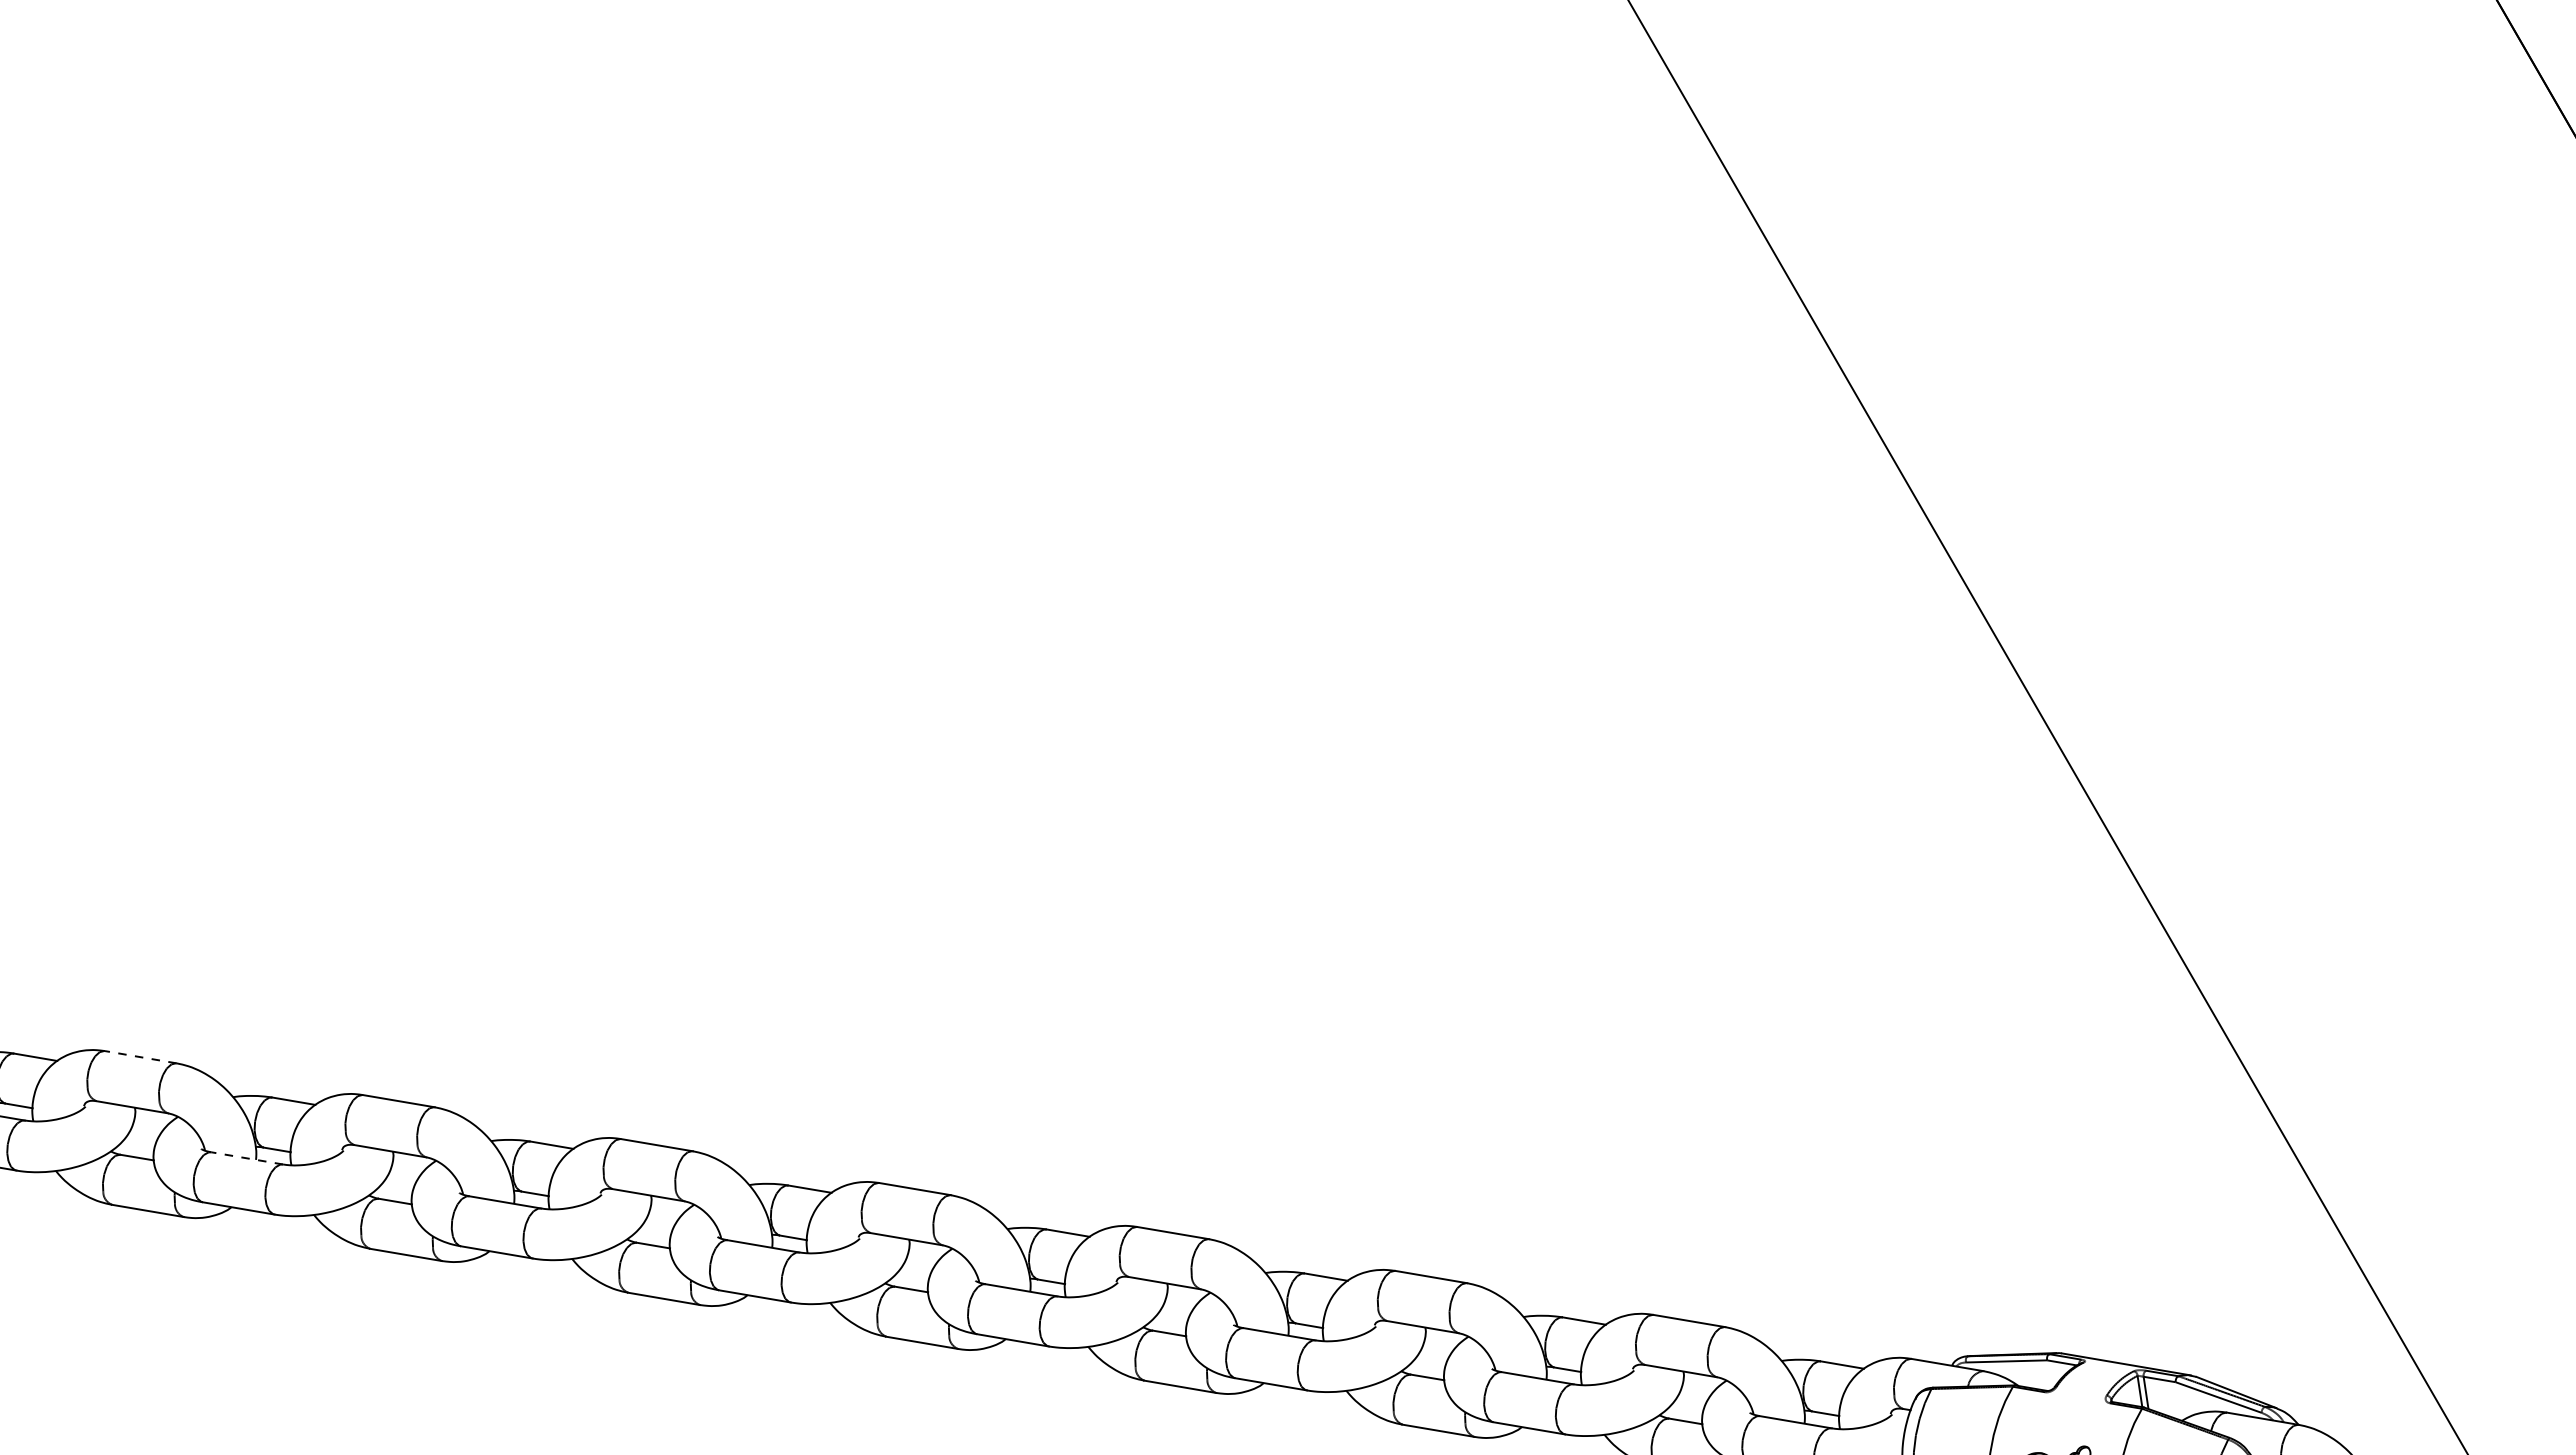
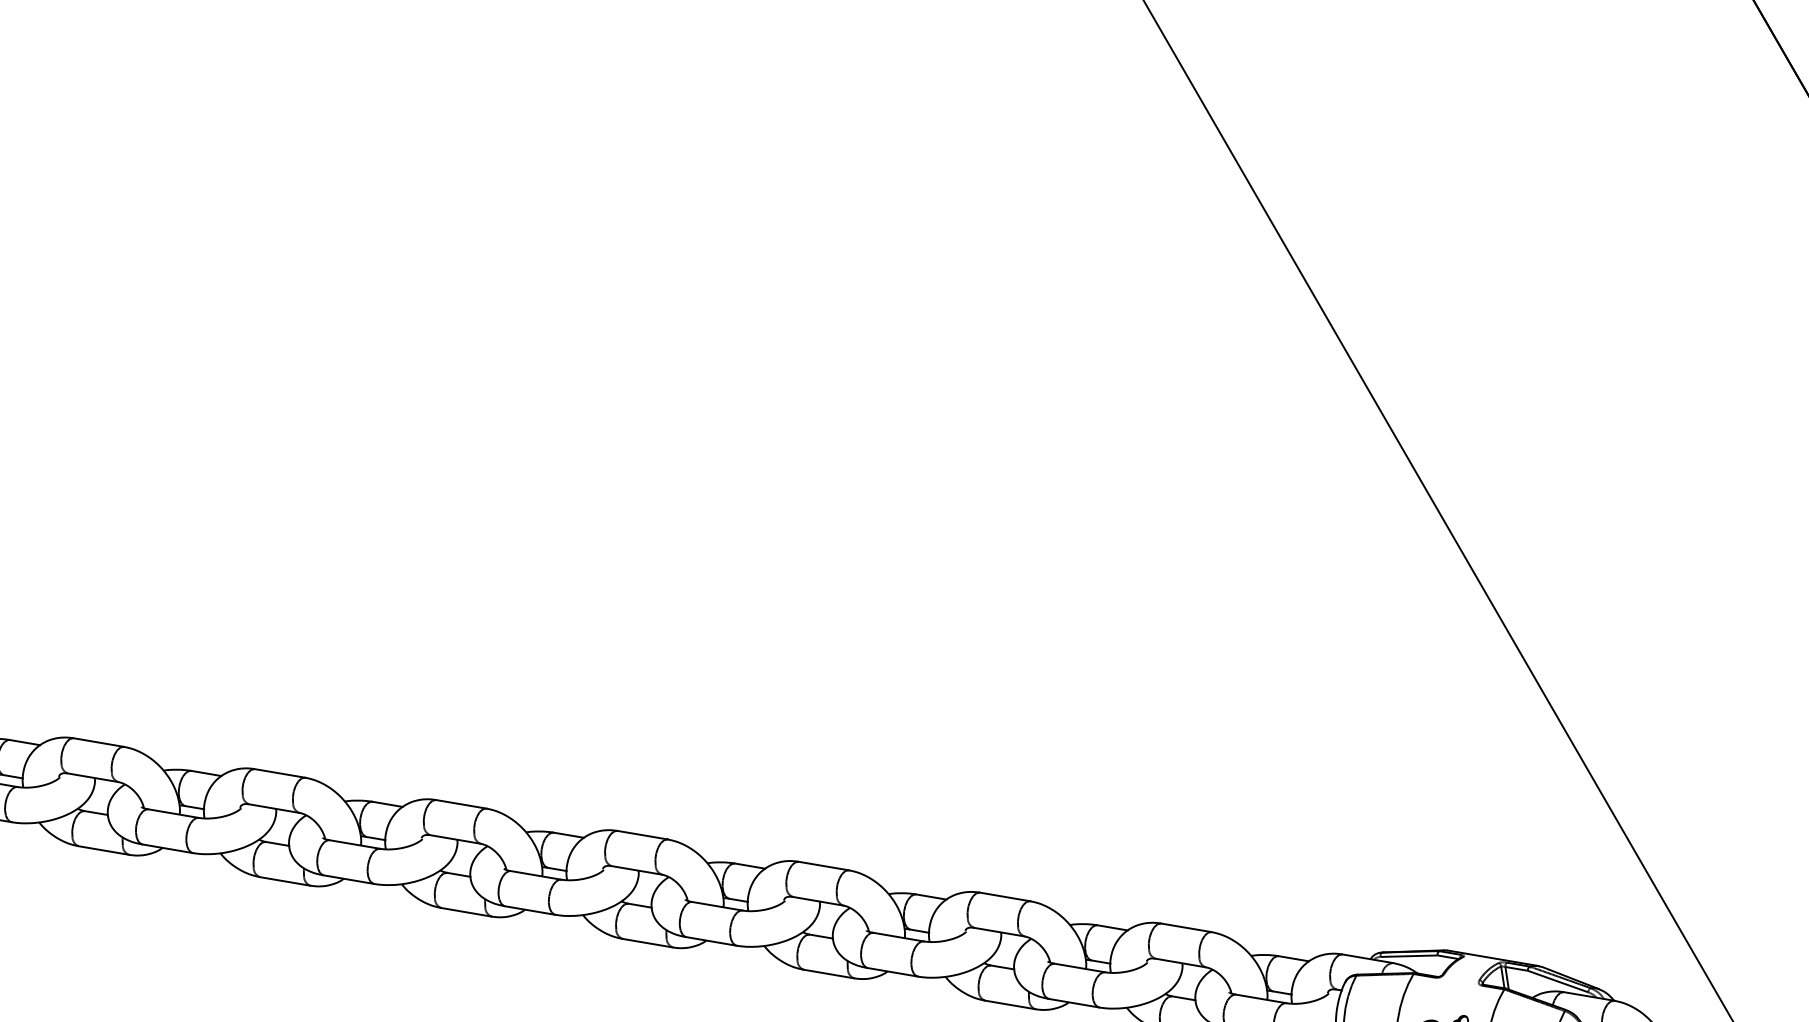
line: (140, 1057) -> (98, 742), dashed -> solid
line: (246, 1158) -> (173, 813), dashed -> solid

